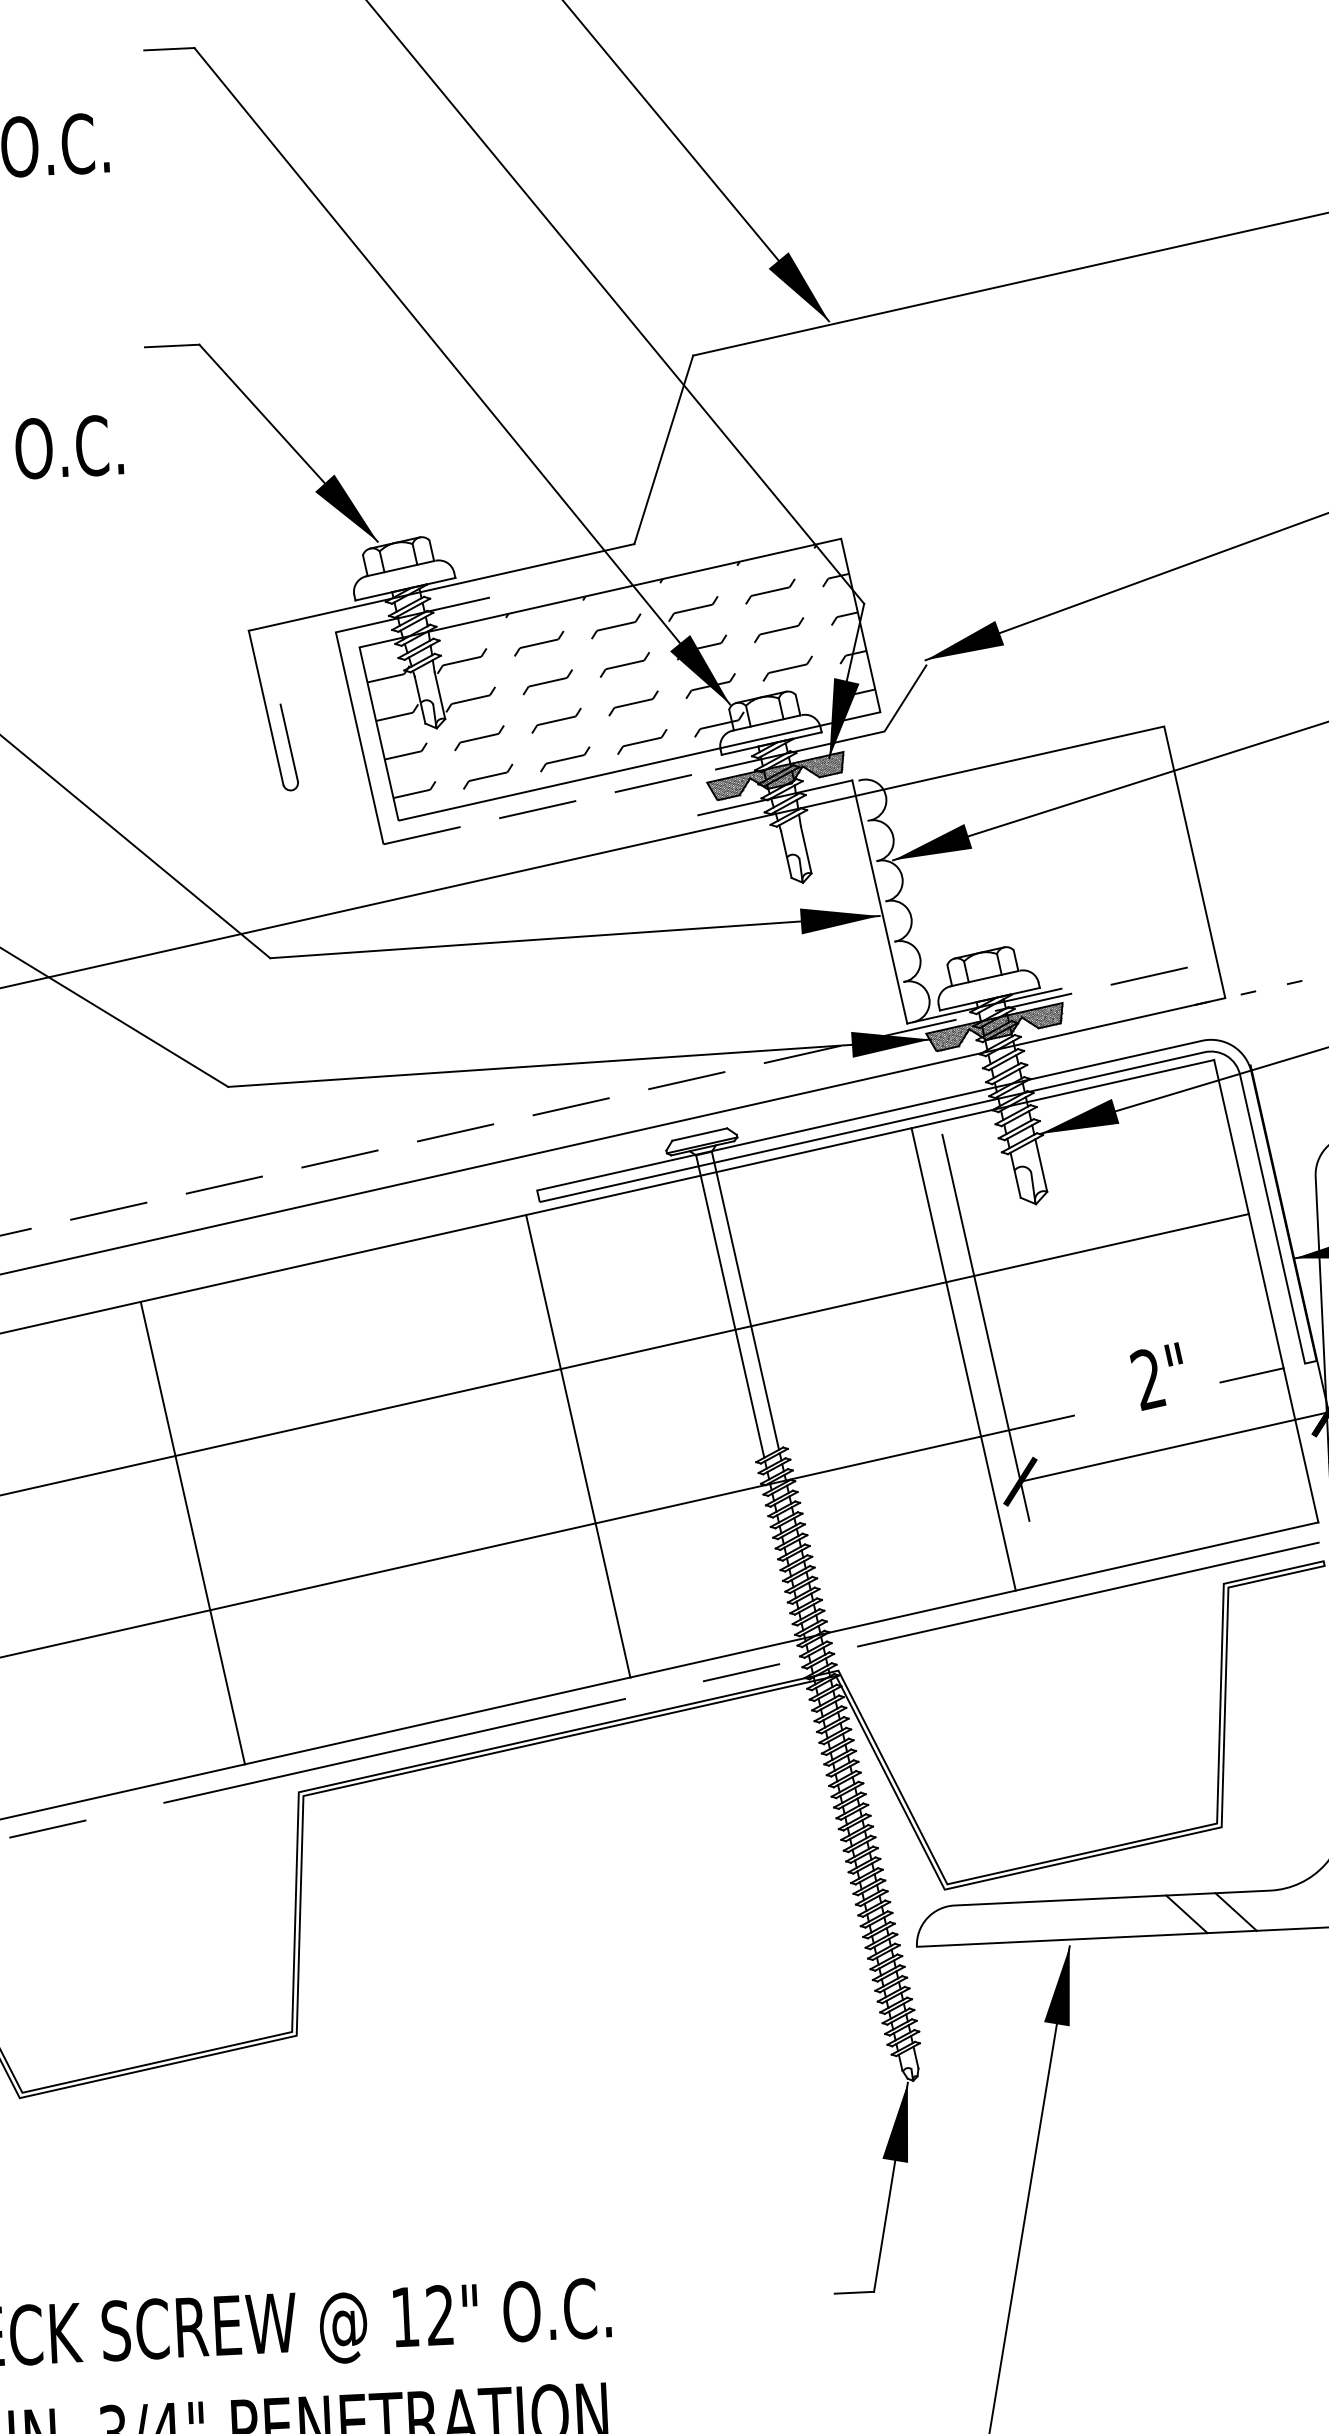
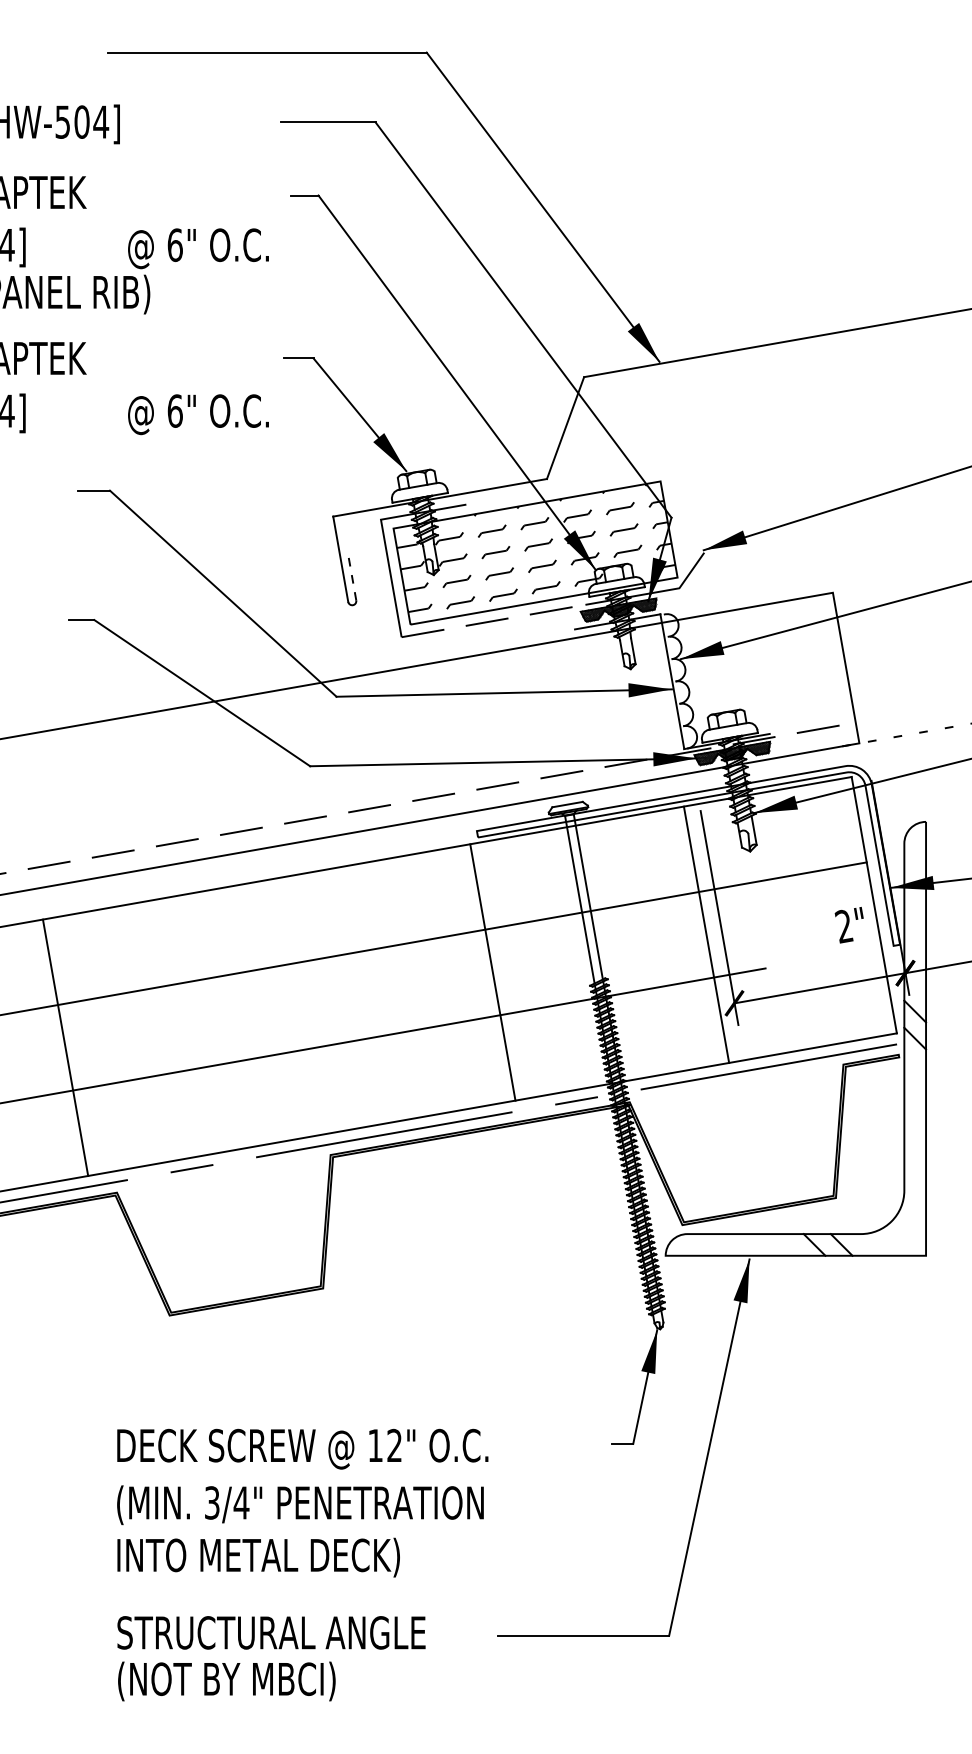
line: (289, 743) -> (352, 579), solid -> dashed
line: (1250, 1374) -> (863, 950), removed
text: (1155, 1377) -> (848, 925), moved
line: (191, 1533) -> (278, 1010), removed

